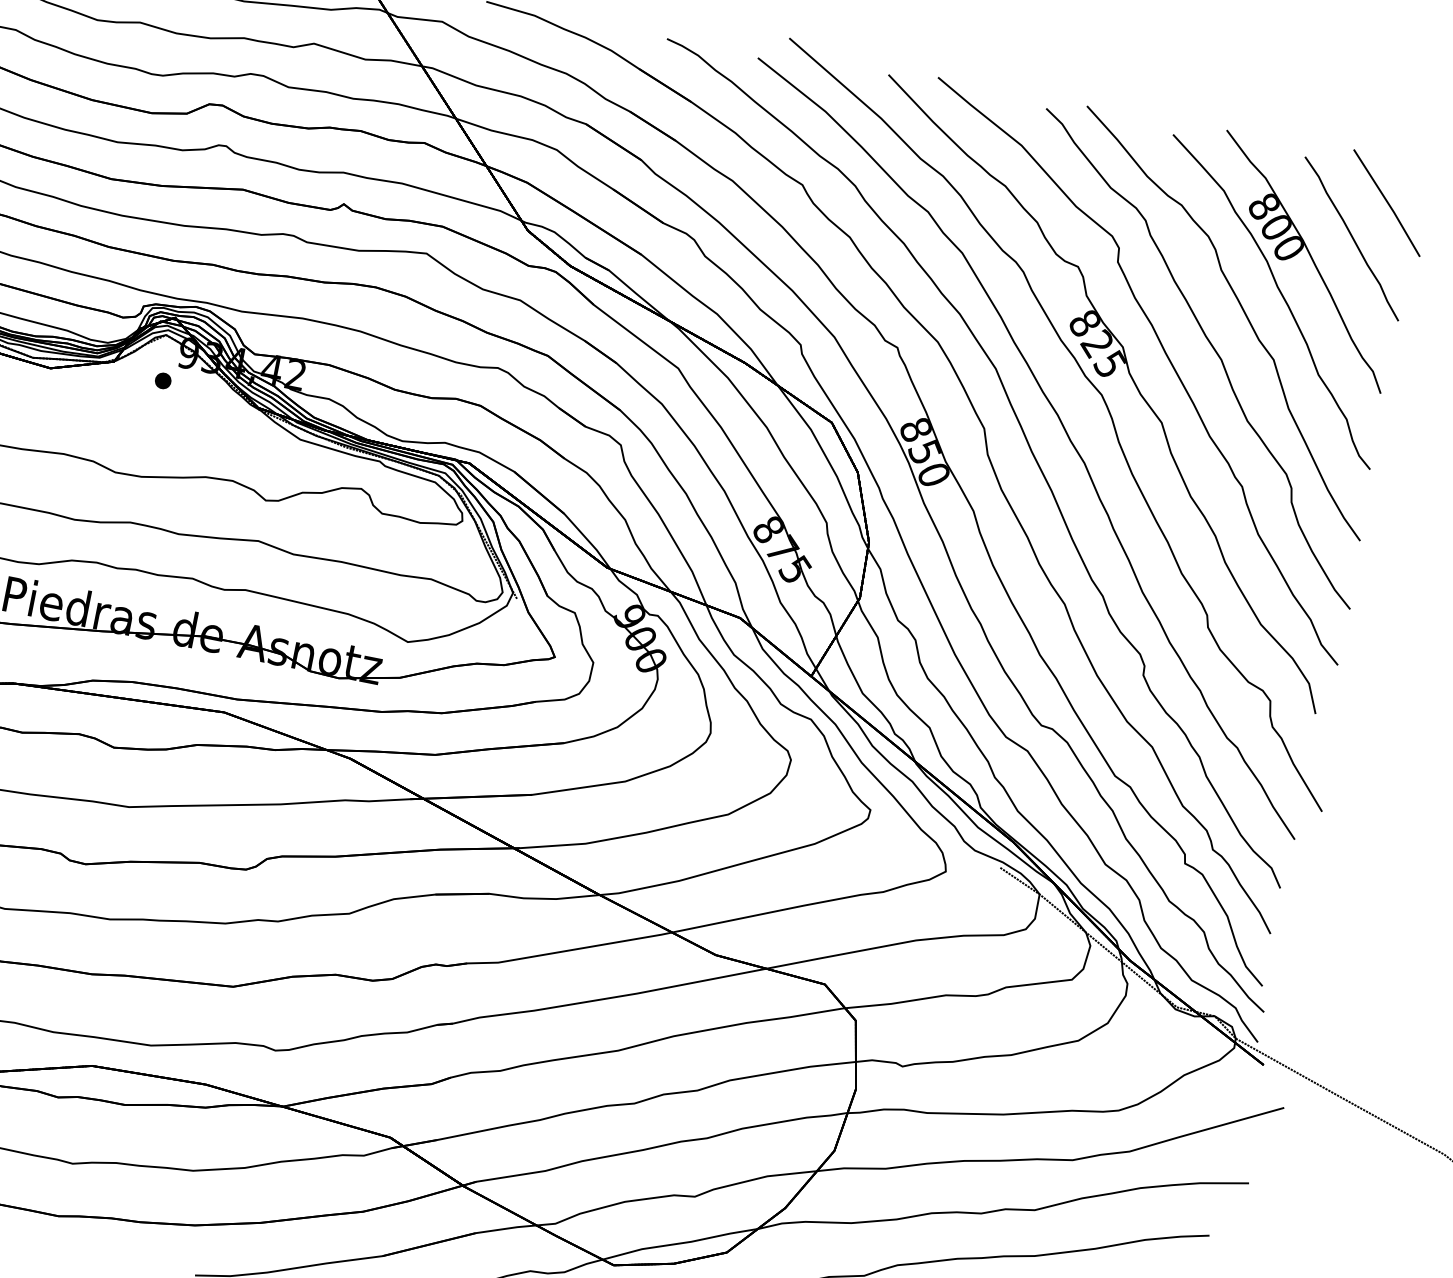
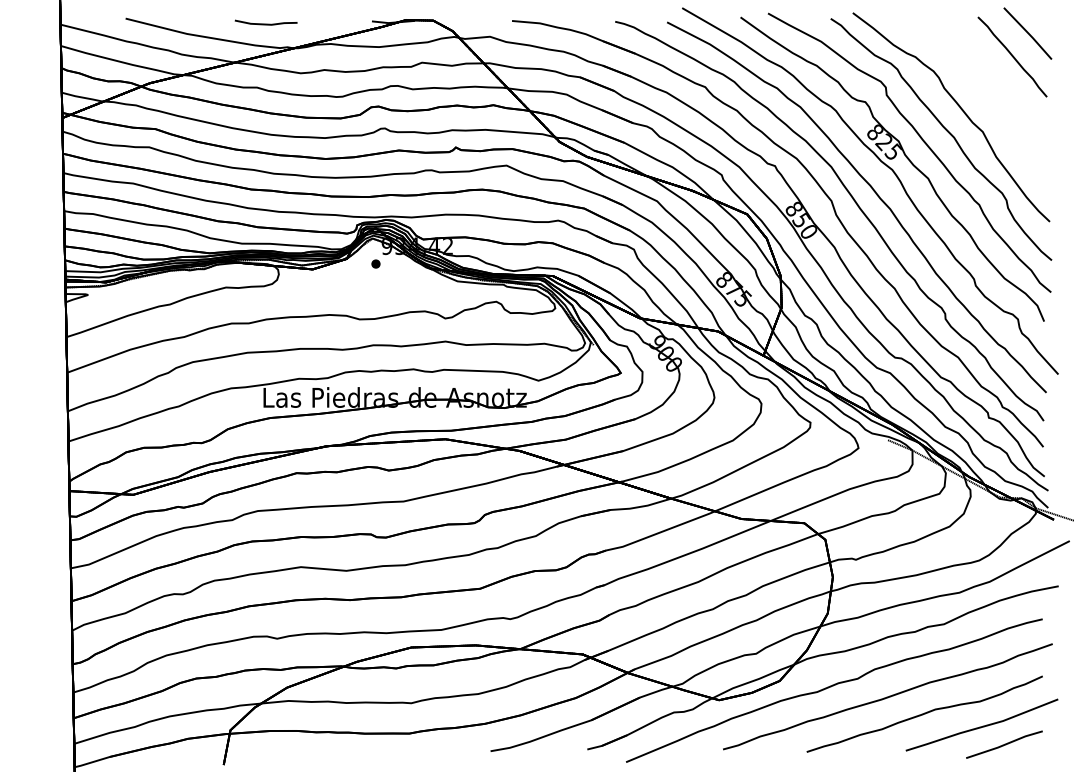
part: (1273, 293) -> (975, 95), removed

